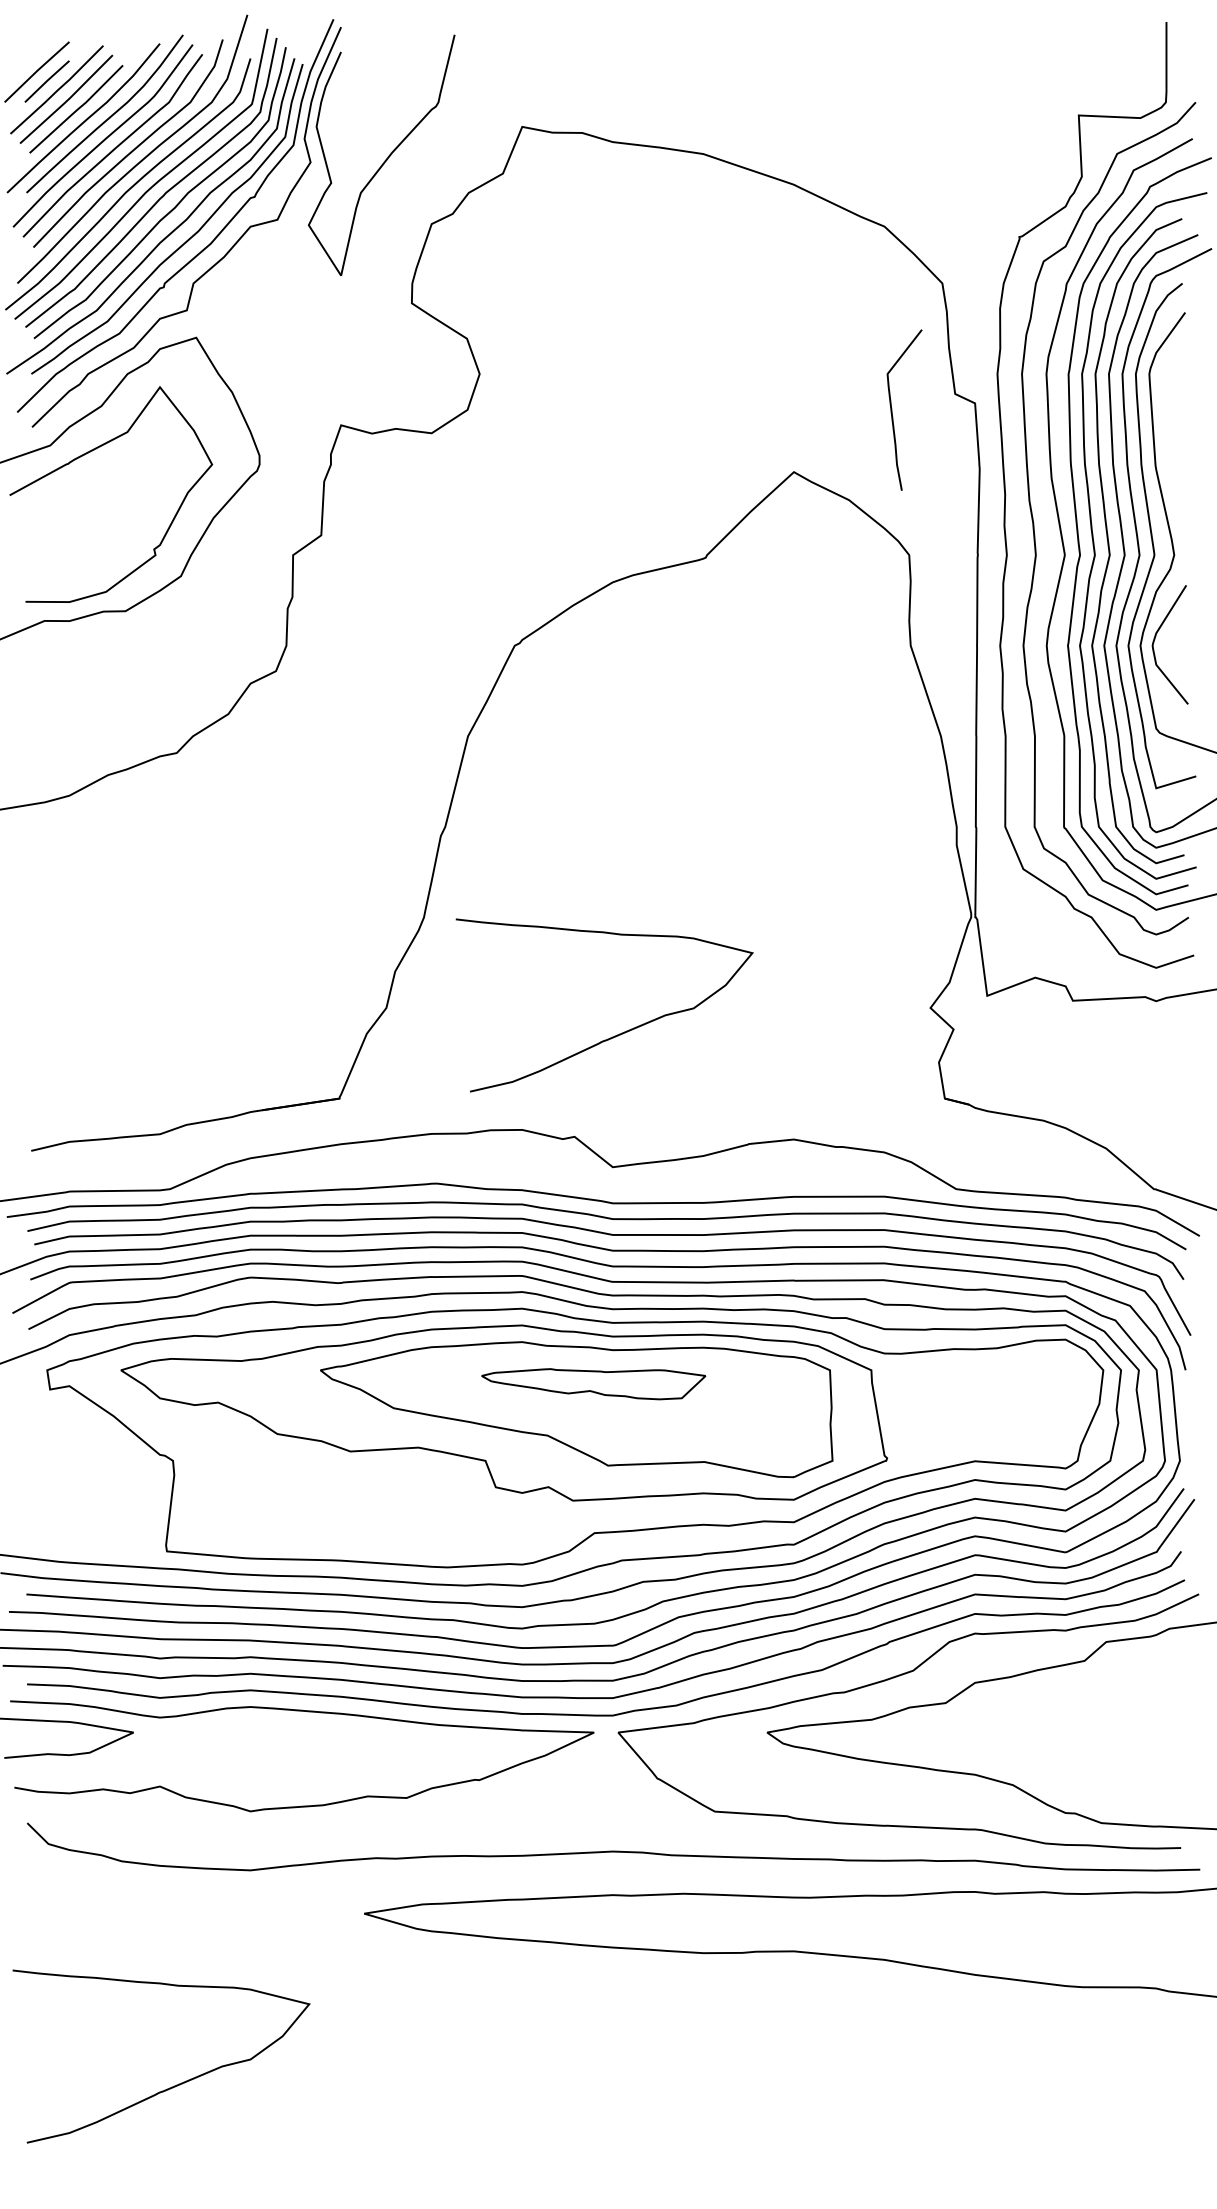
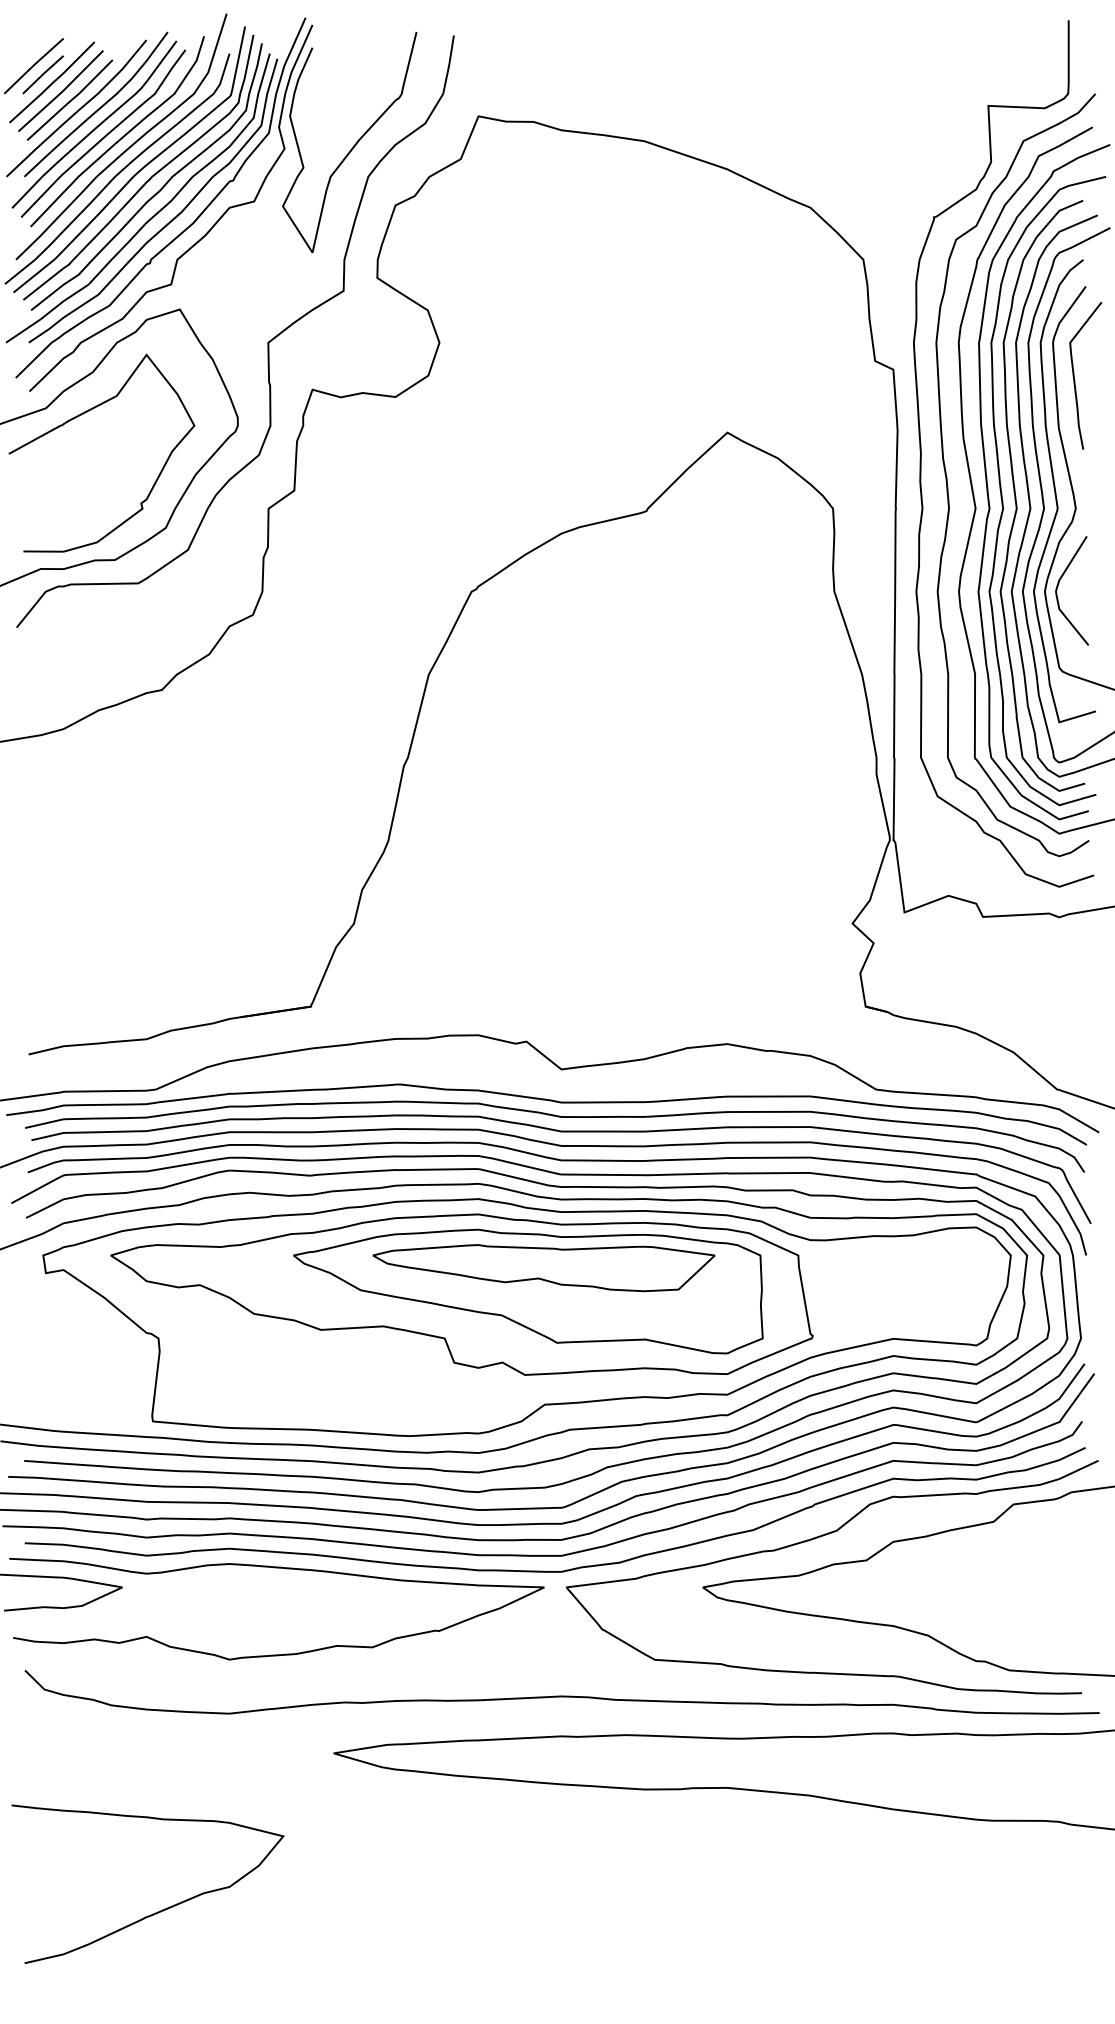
curve: (291, 373) -> (267, 342), added
curve: (892, 409) -> (1074, 375), moved
curve: (615, 1035) -> (563, 948), removed
part: (593, 1384) -> (543, 1268), size x1.67

